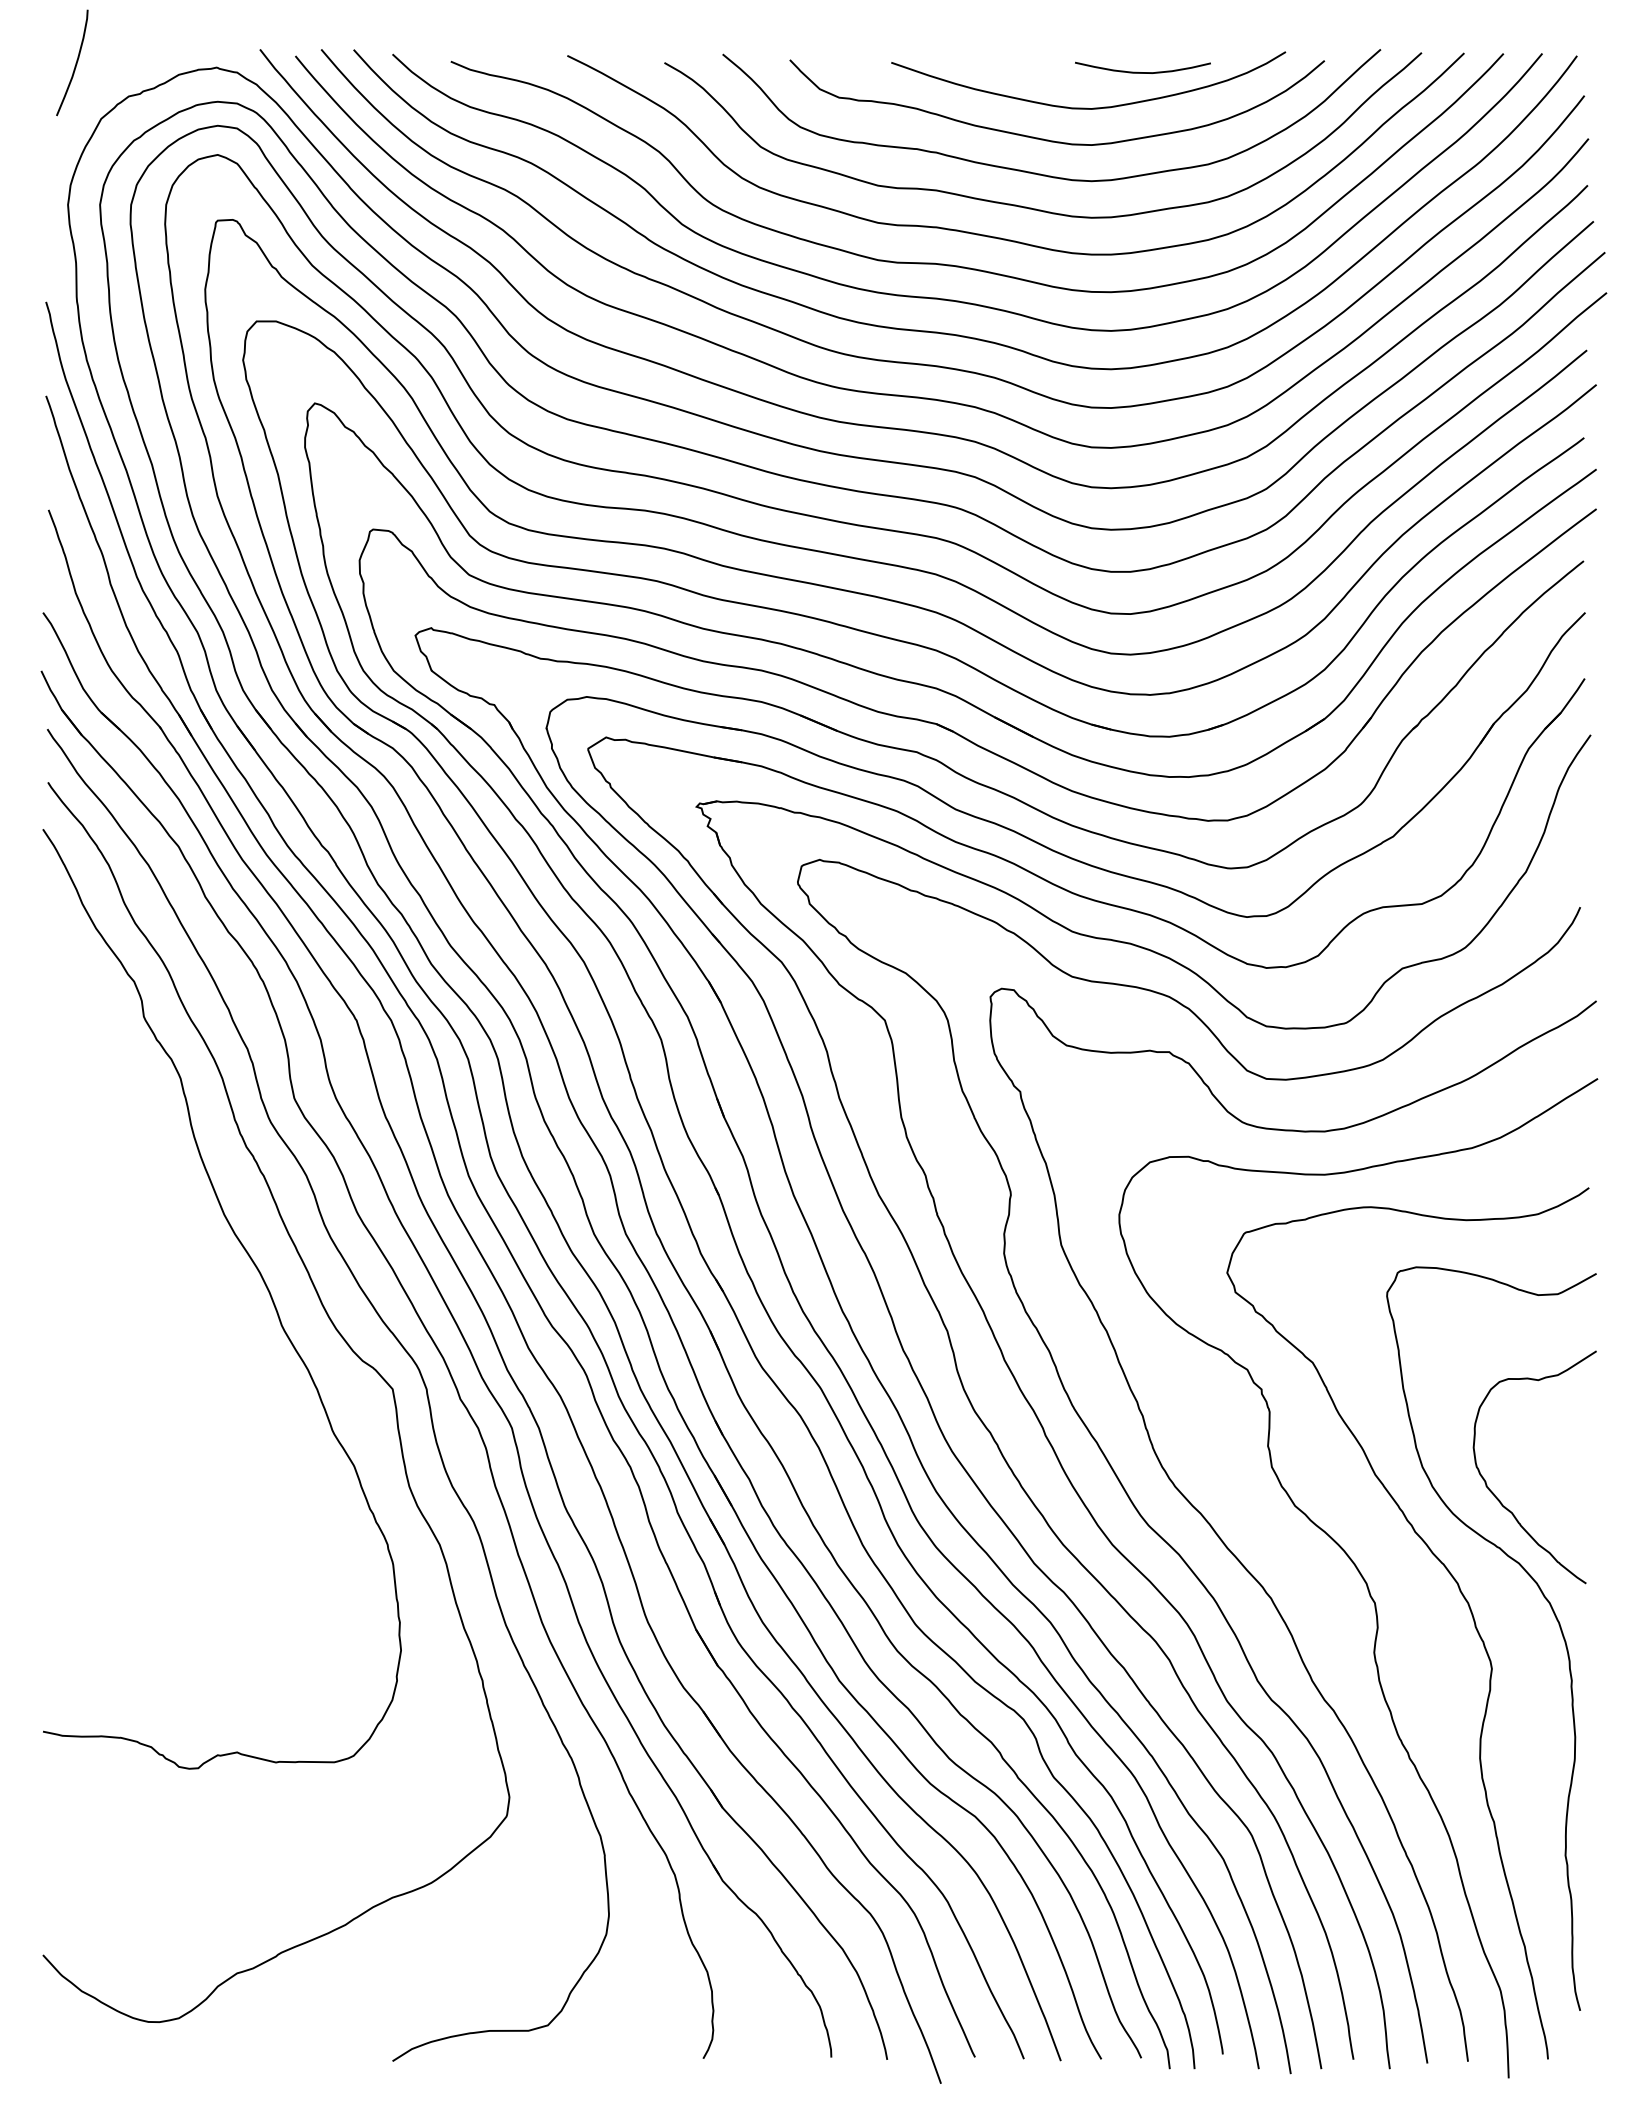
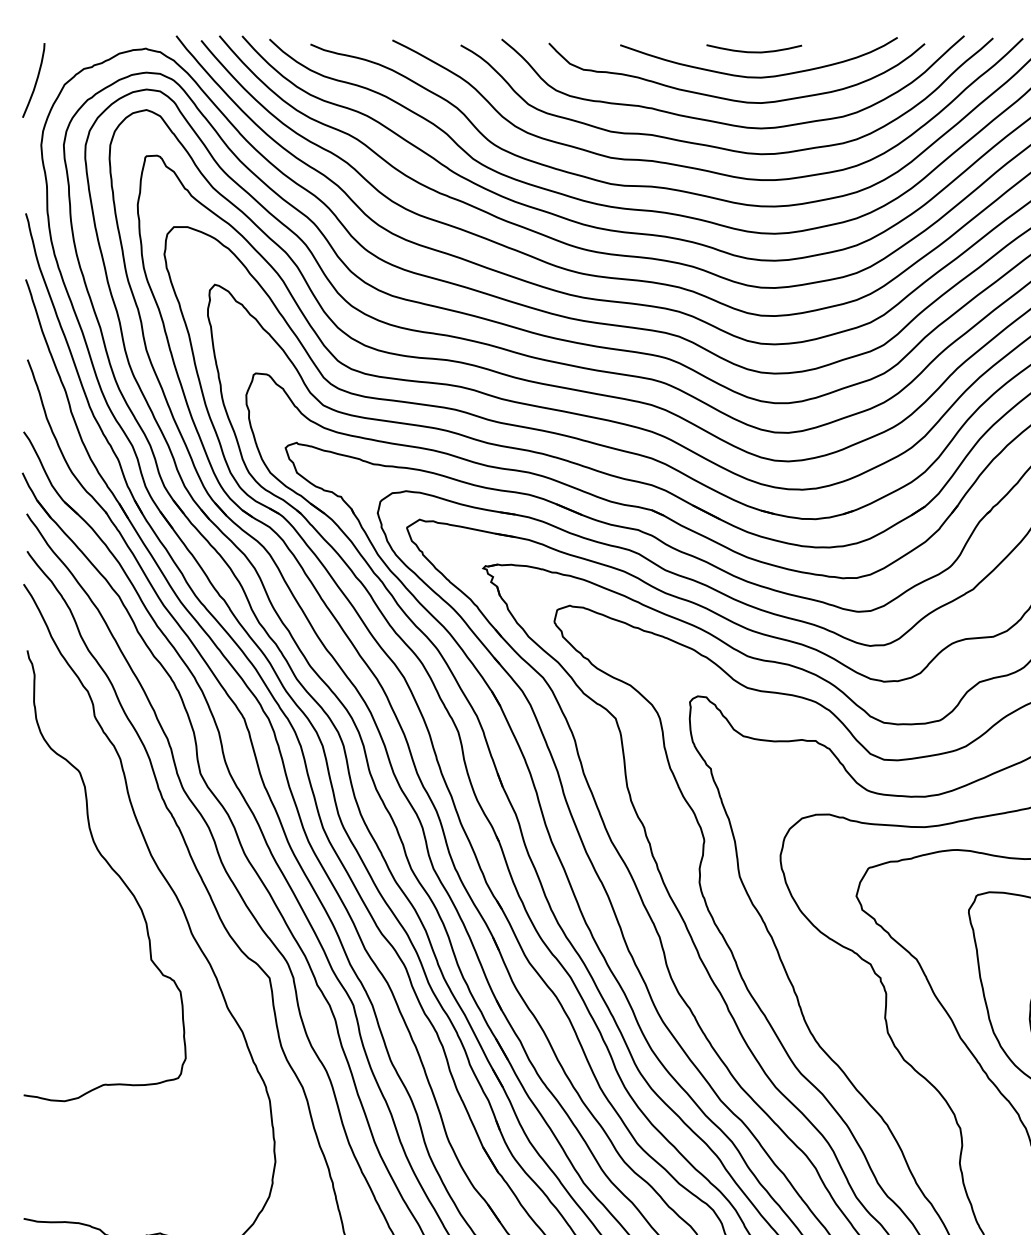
curve: (75, 63) -> (35, 80), moved
curve: (1142, 72) -> (753, 52), moved
curve: (170, 1237) -> (113, 871), added

